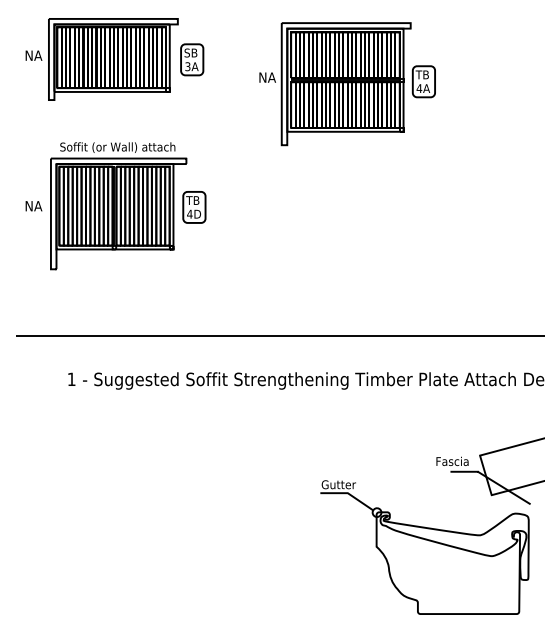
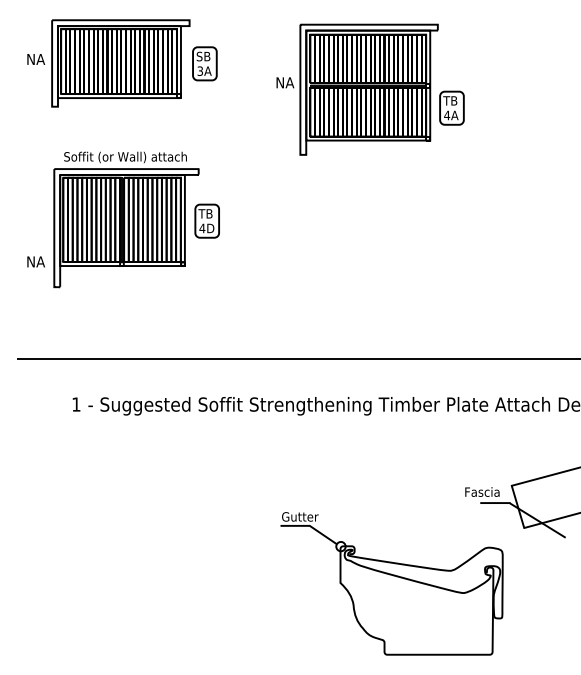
part: (423, 81) -> (451, 107), moved
text: (33, 205) -> (35, 261), moved
part: (424, 547) -> (391, 583), moved

